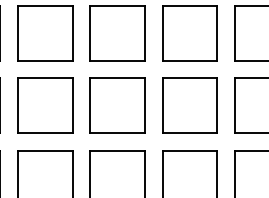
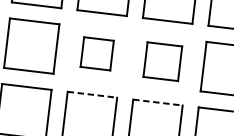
part: (117, 105) -> (97, 53), size x0.6
part: (189, 105) -> (162, 61), size x0.7
line: (118, 150) -> (93, 94), solid -> dashed
line: (190, 150) -> (158, 102), solid -> dashed

